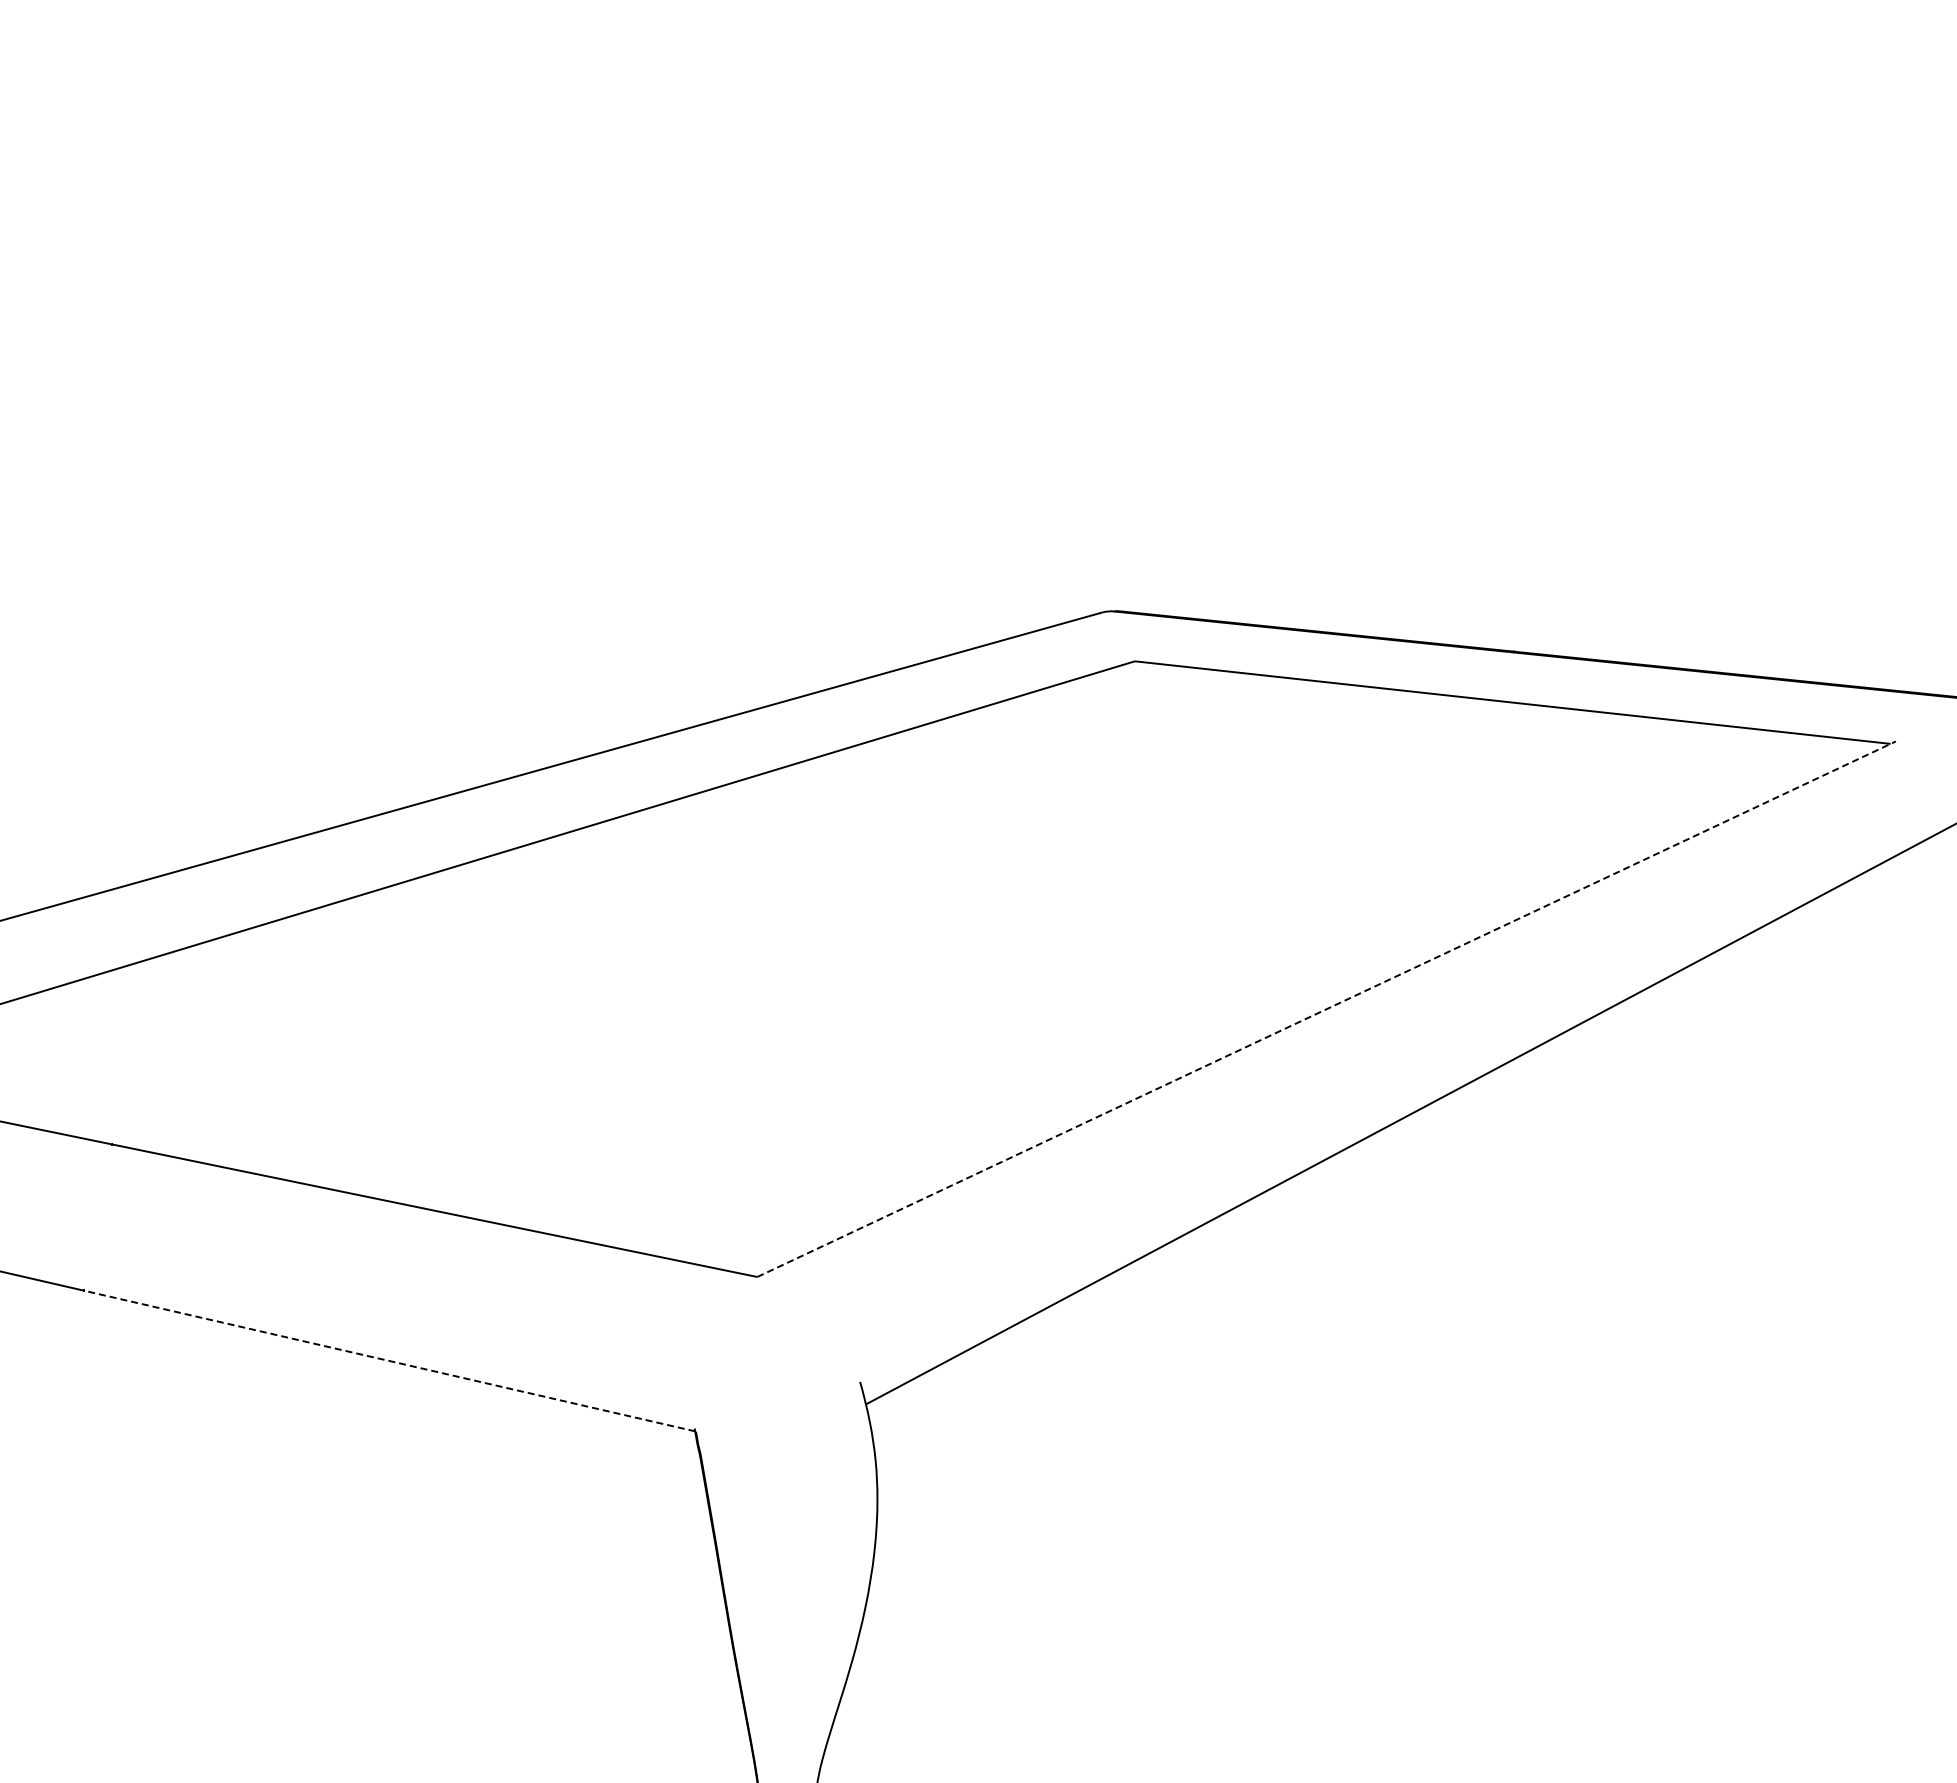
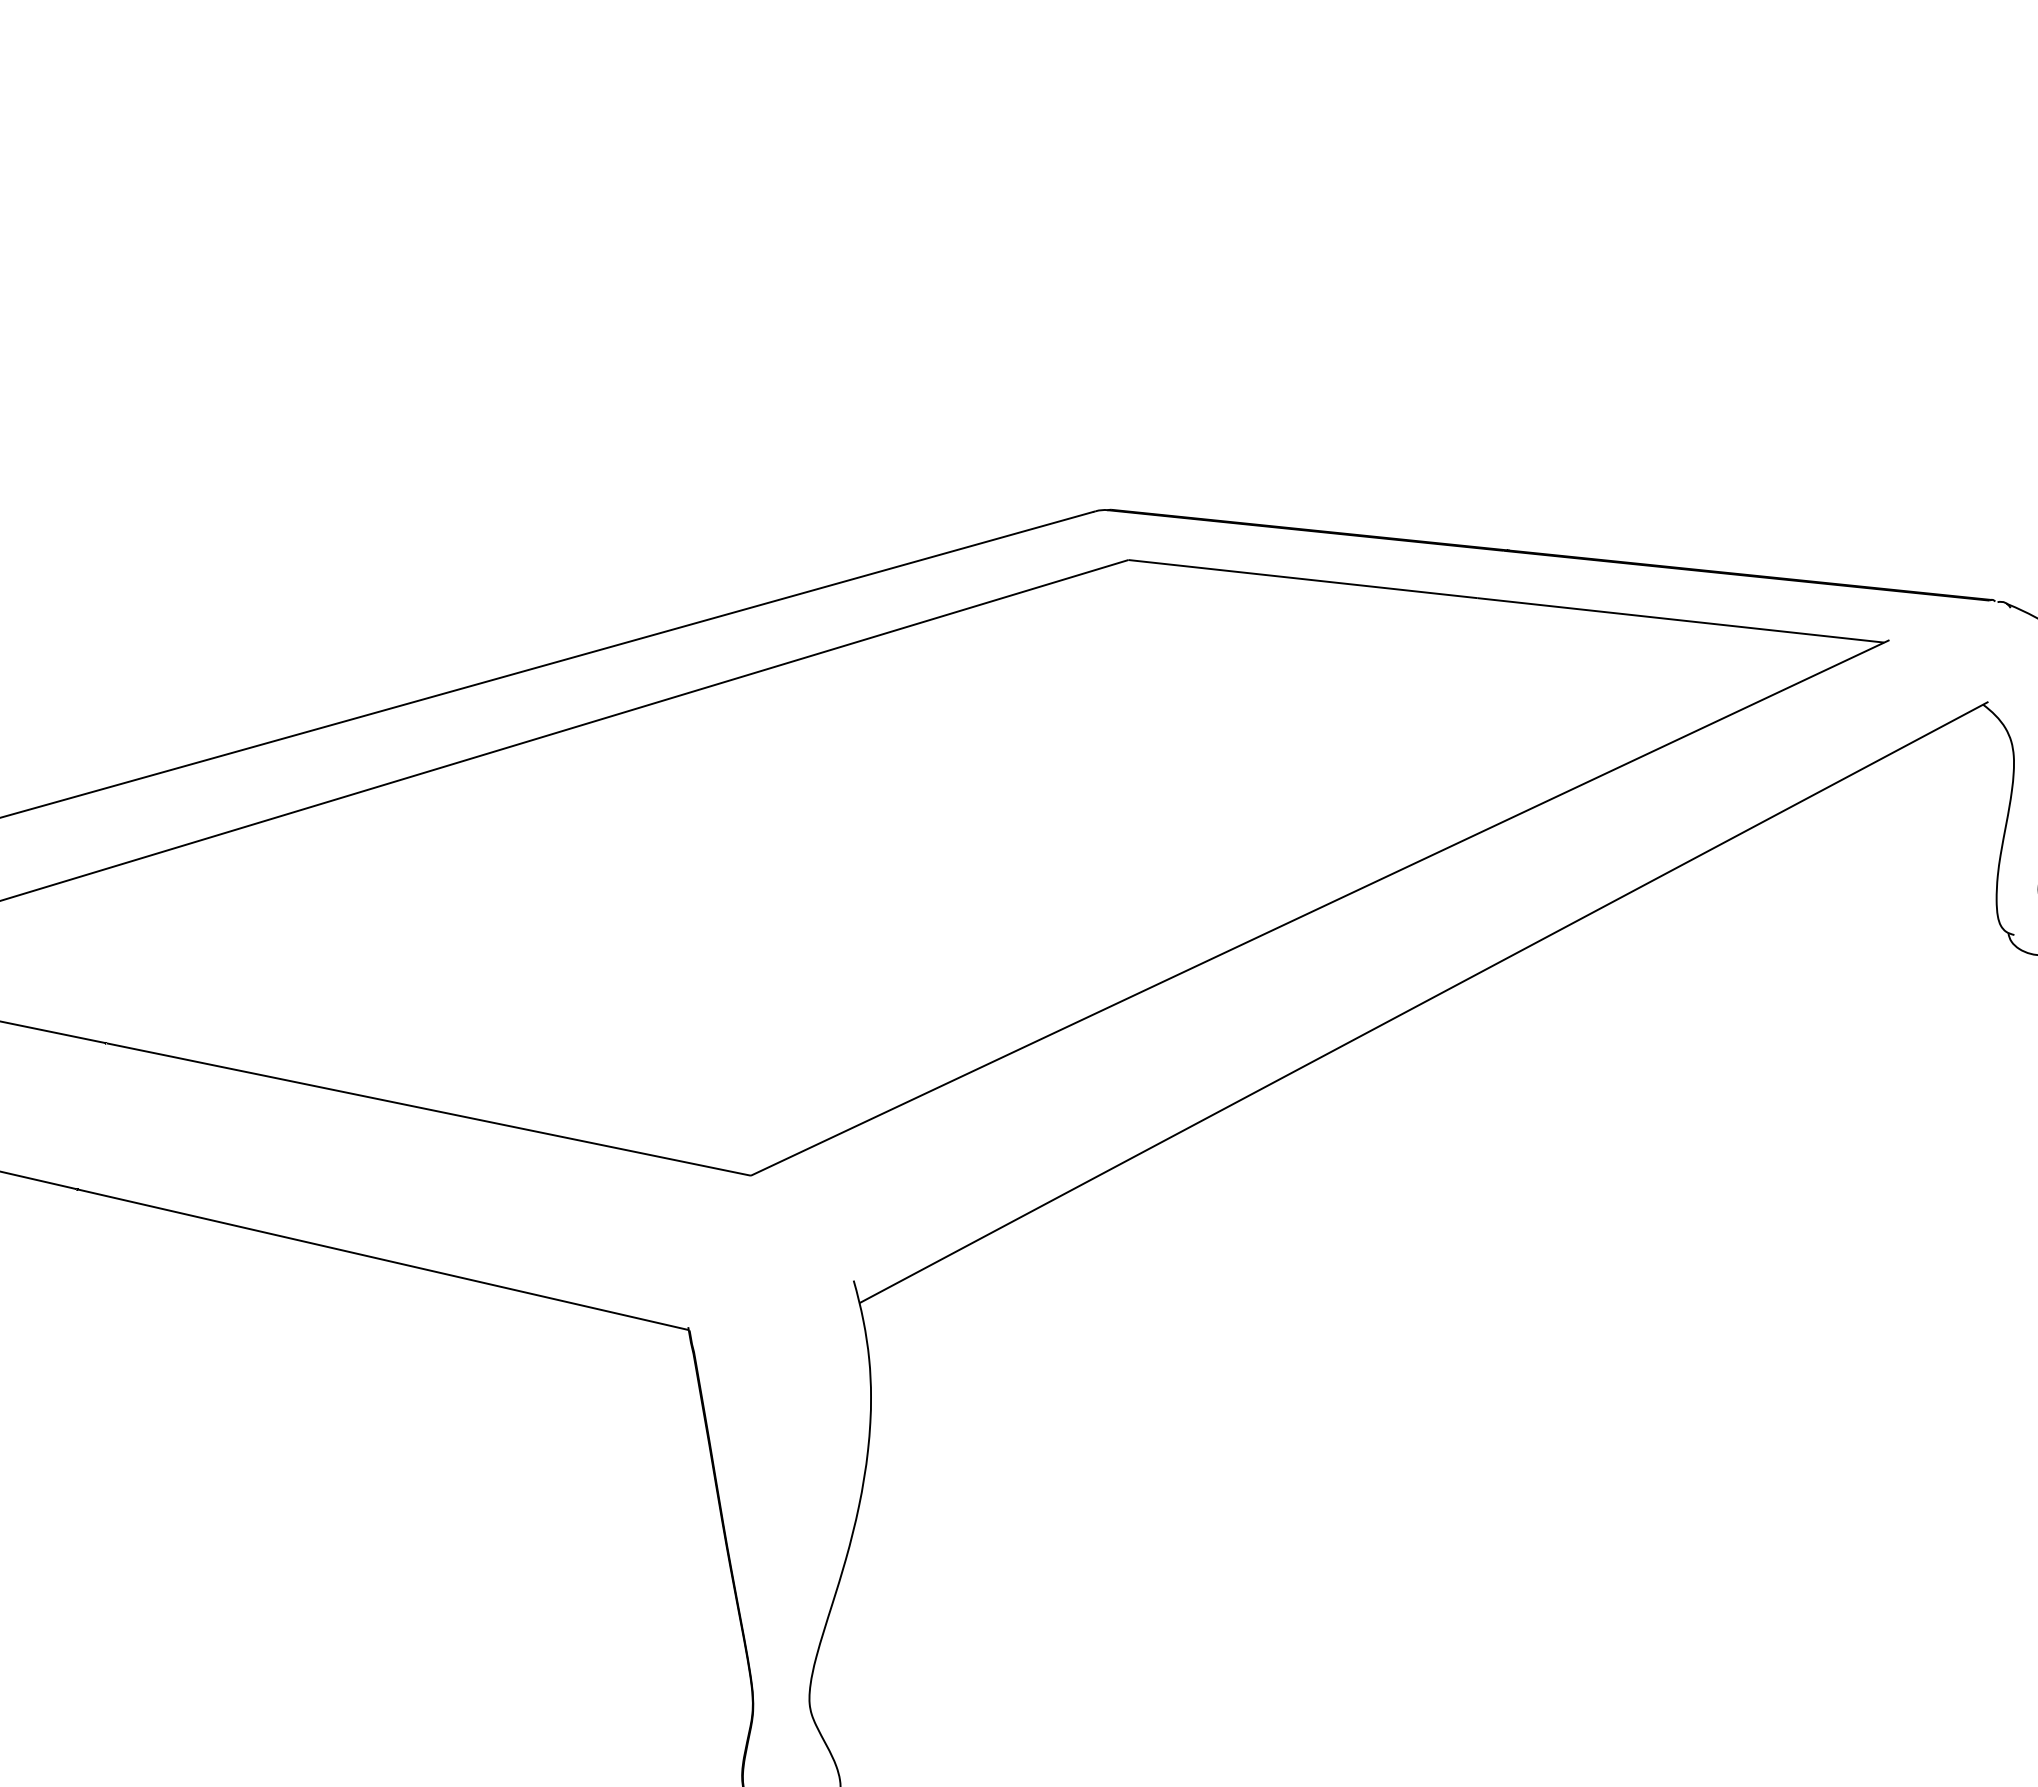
line: (1326, 1008) -> (1320, 907), dashed -> solid
line: (389, 1360) -> (383, 1259), dashed -> solid

